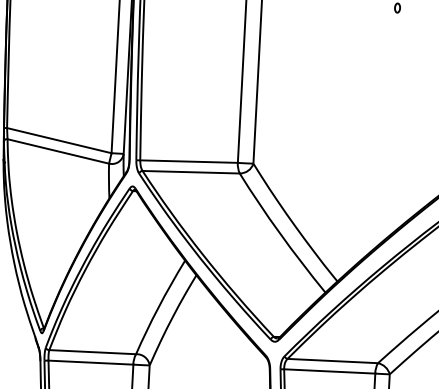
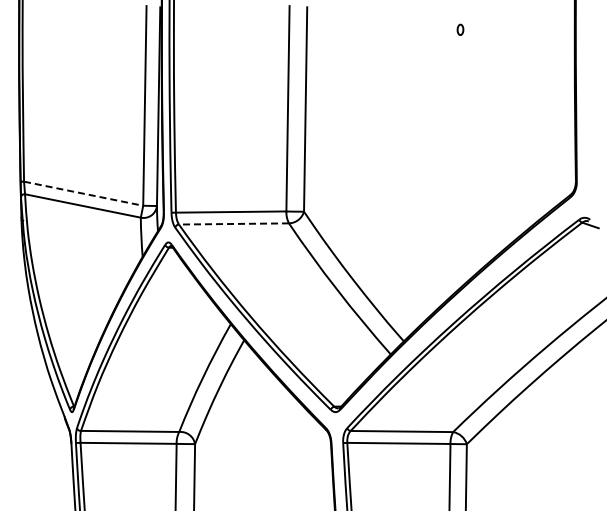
line: (59, 140) -> (83, 193), solid -> dashed
line: (190, 171) -> (233, 223), solid -> dashed

